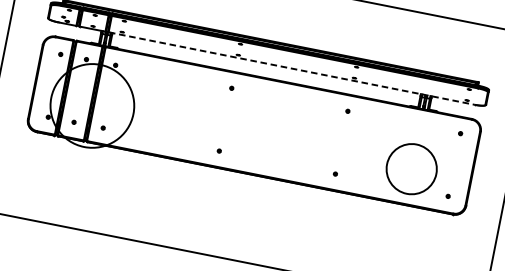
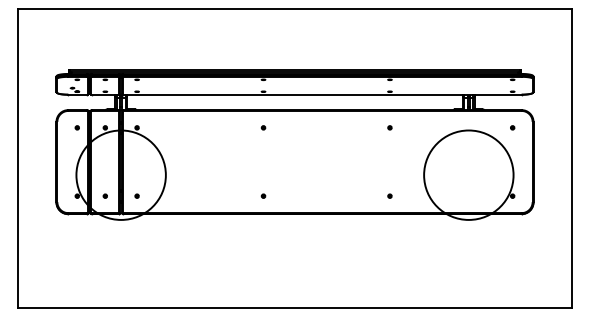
line: (292, 68) -> (322, 94), dashed -> solid
circle: (411, 168) -> (468, 174), size x1.67

